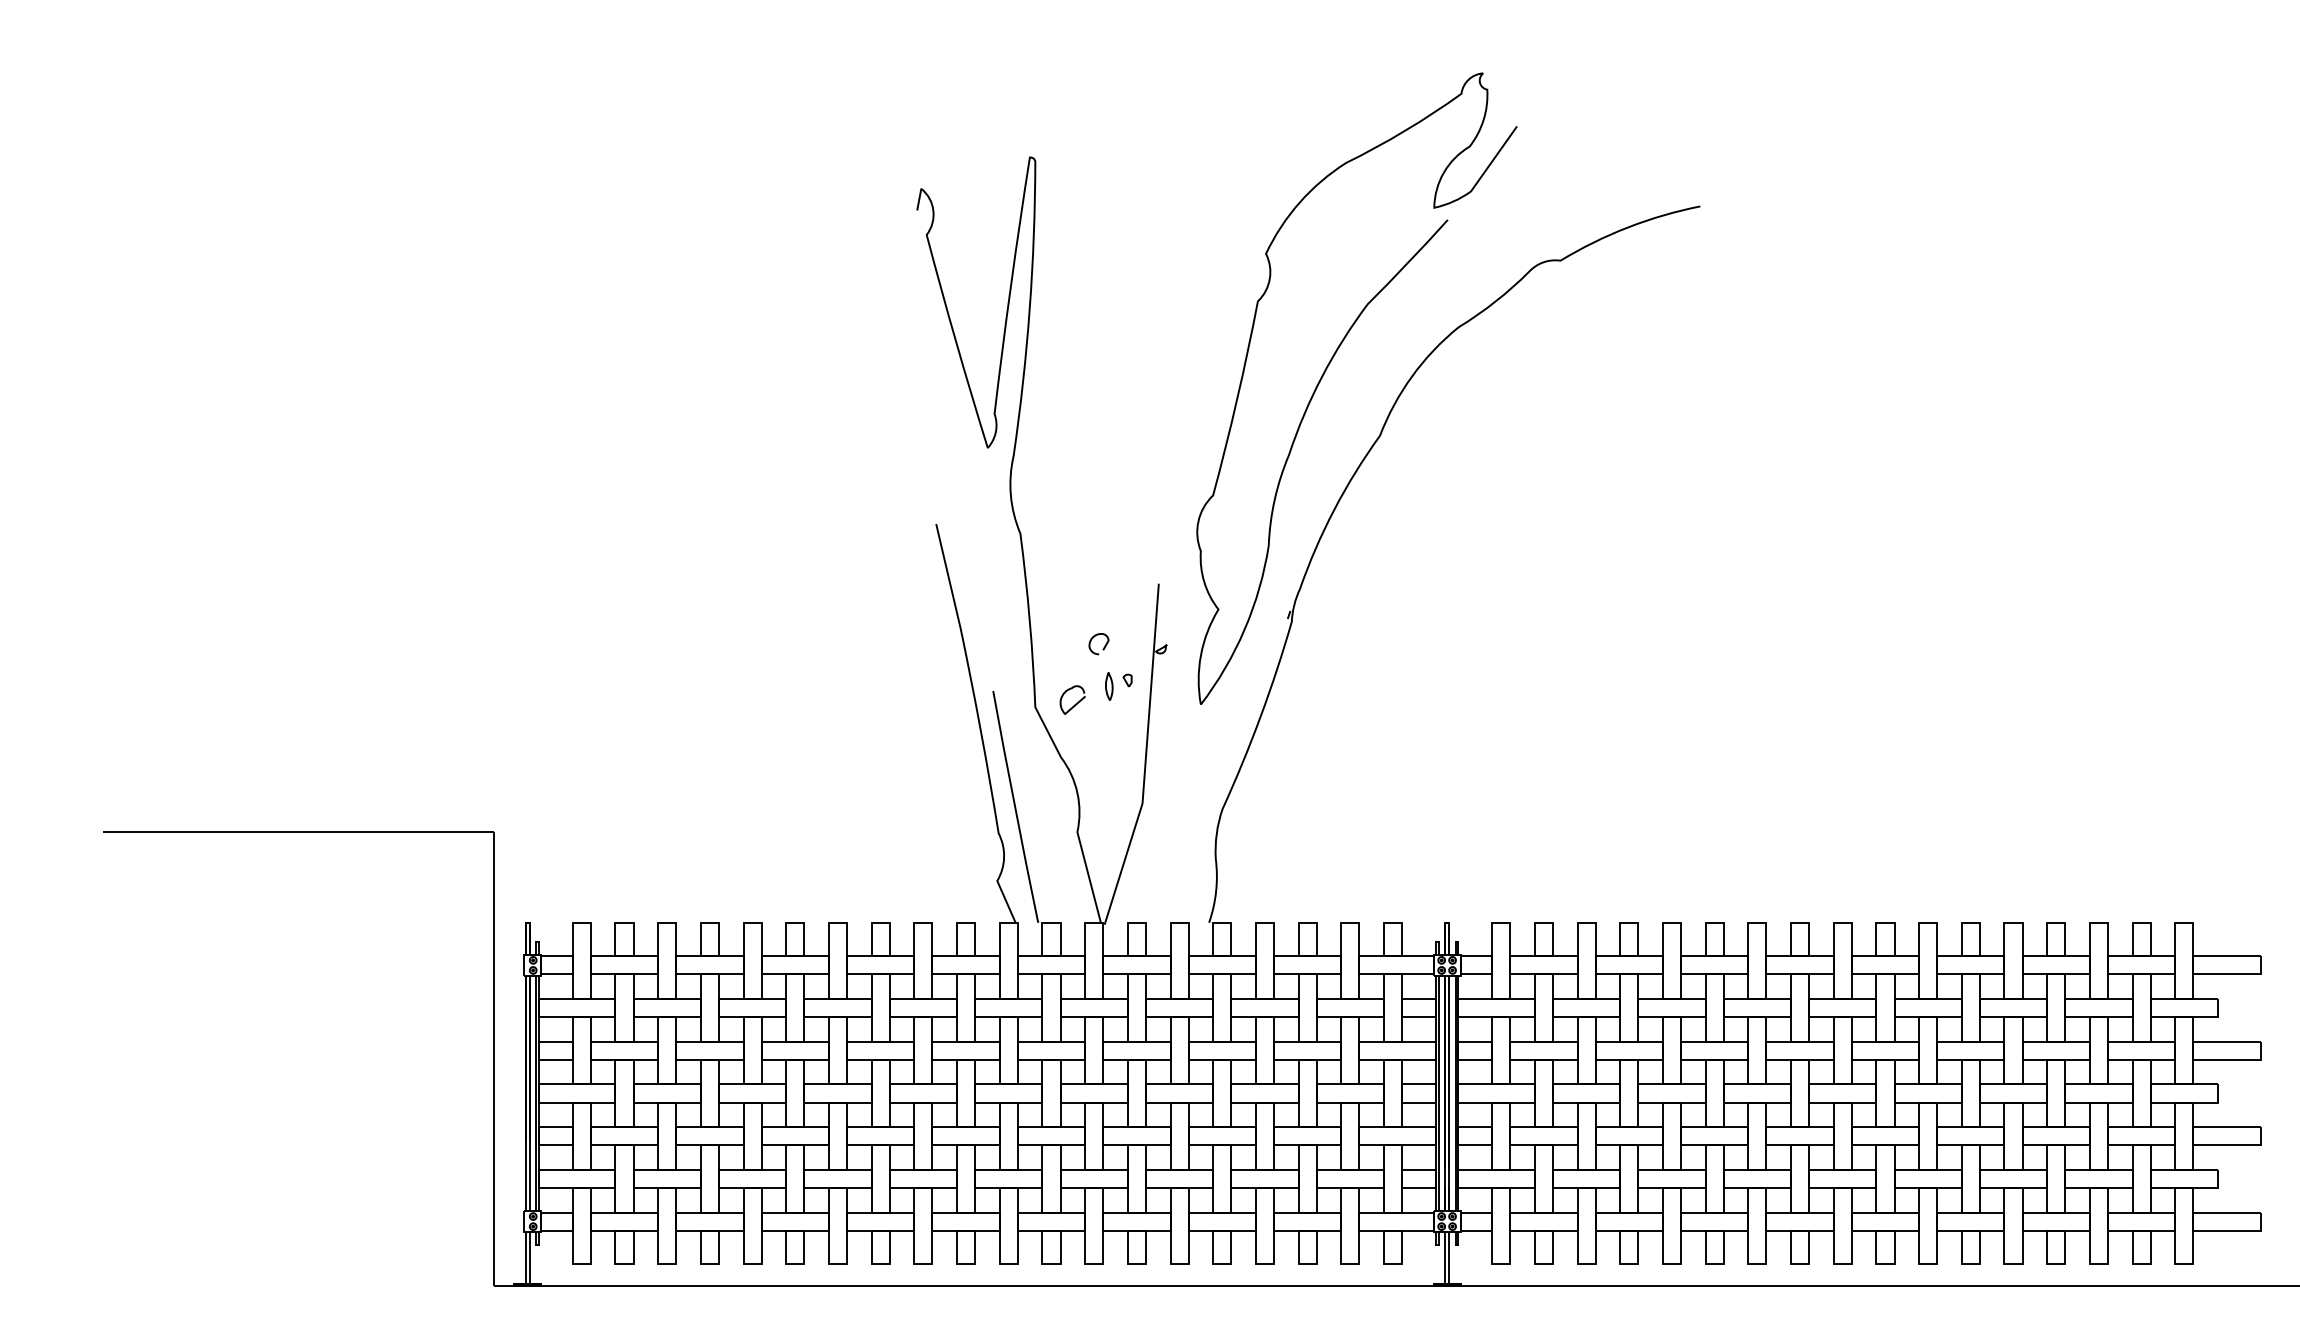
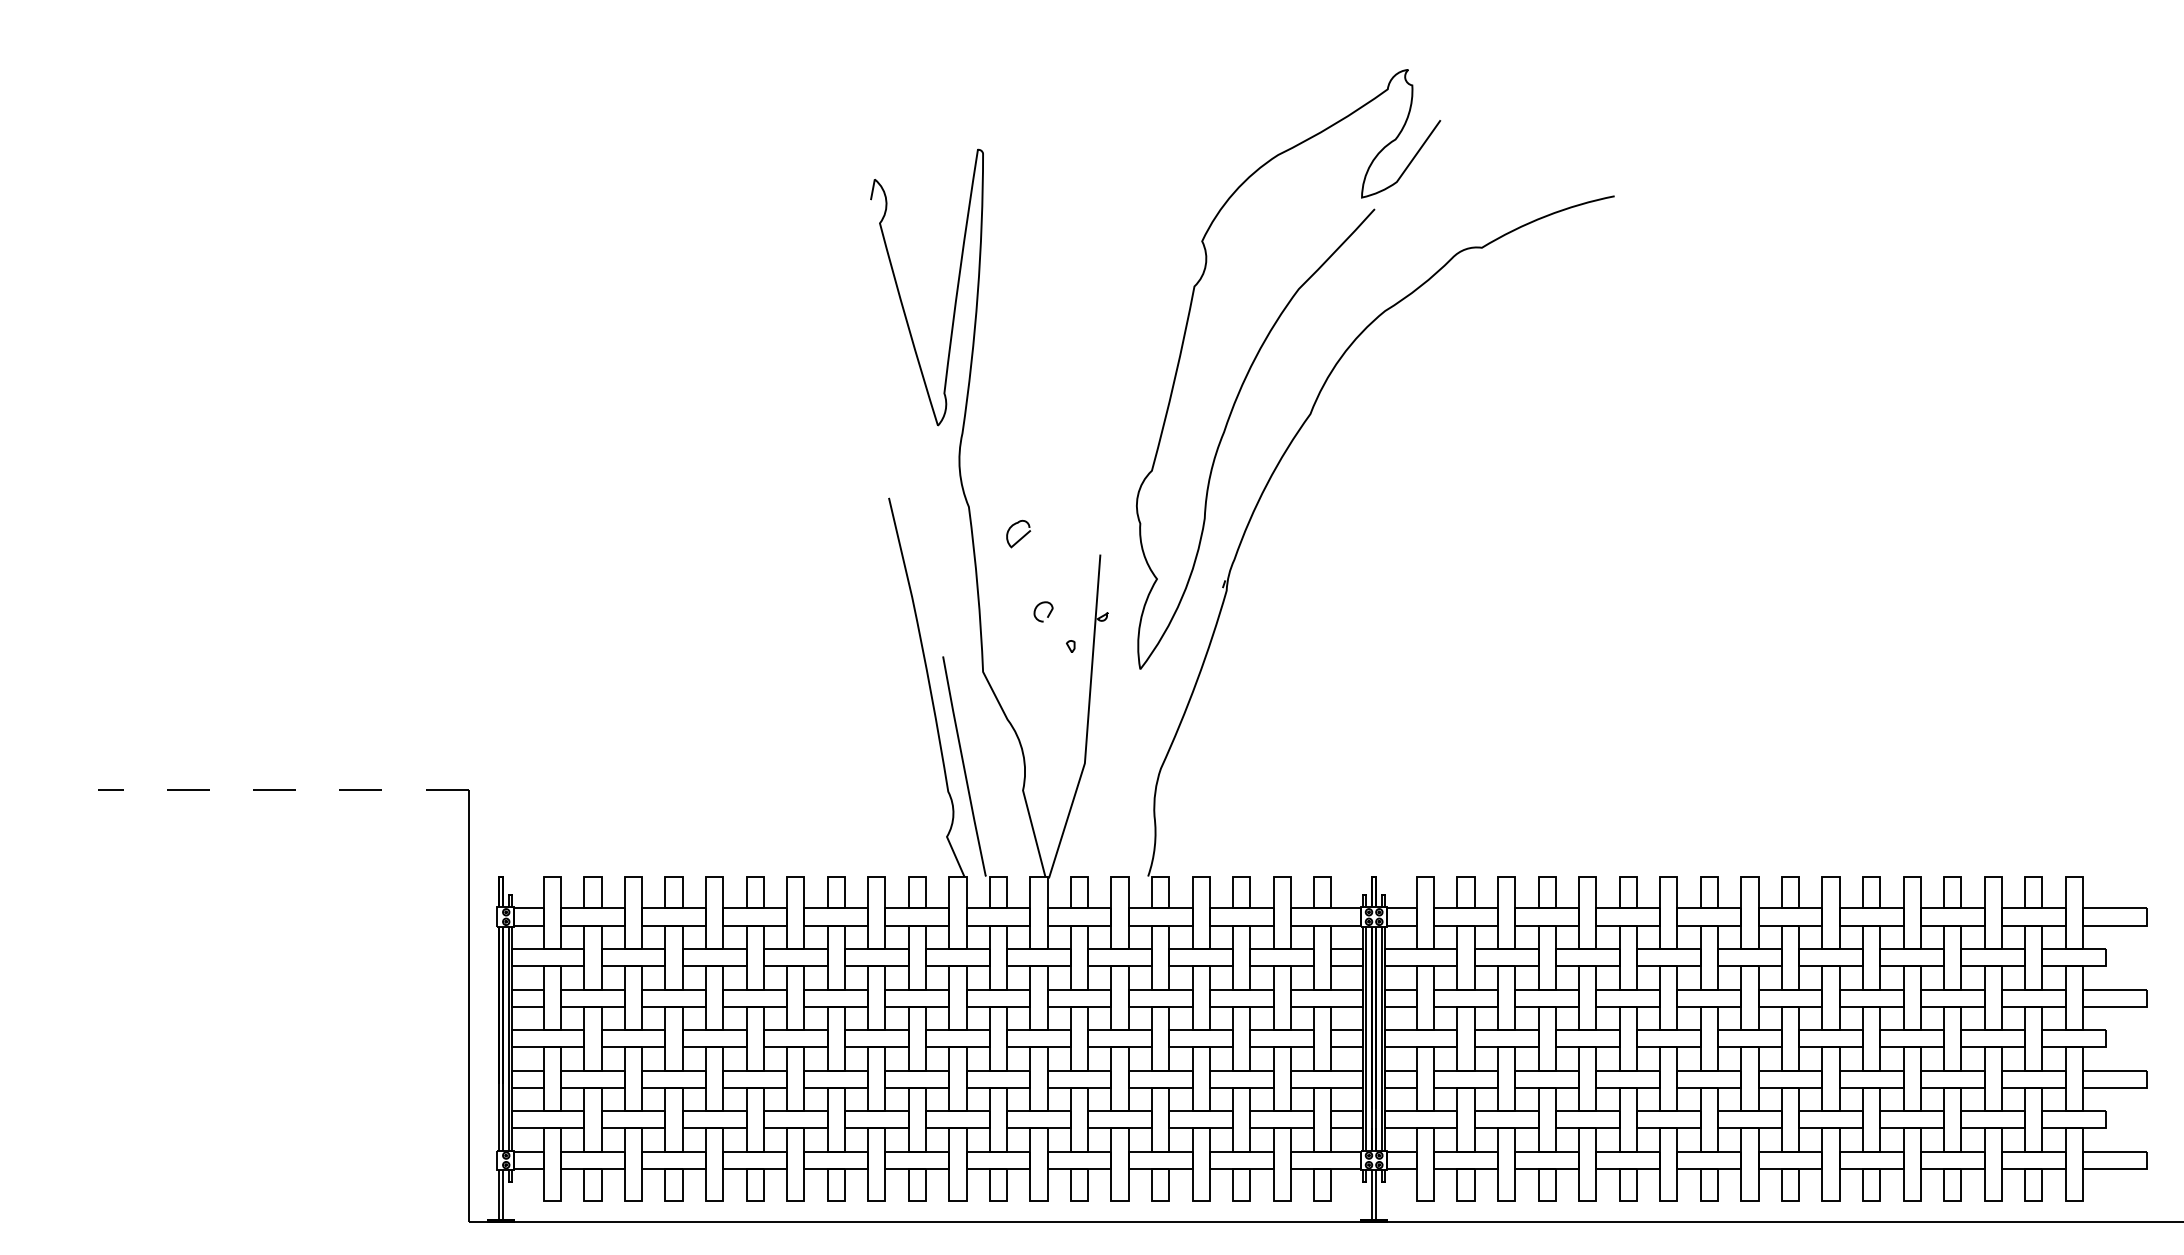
curve: (1111, 686) -> (1055, 652), removed
curve: (1076, 702) -> (1022, 536), moved
line: (298, 831) -> (283, 789), solid -> dashed

